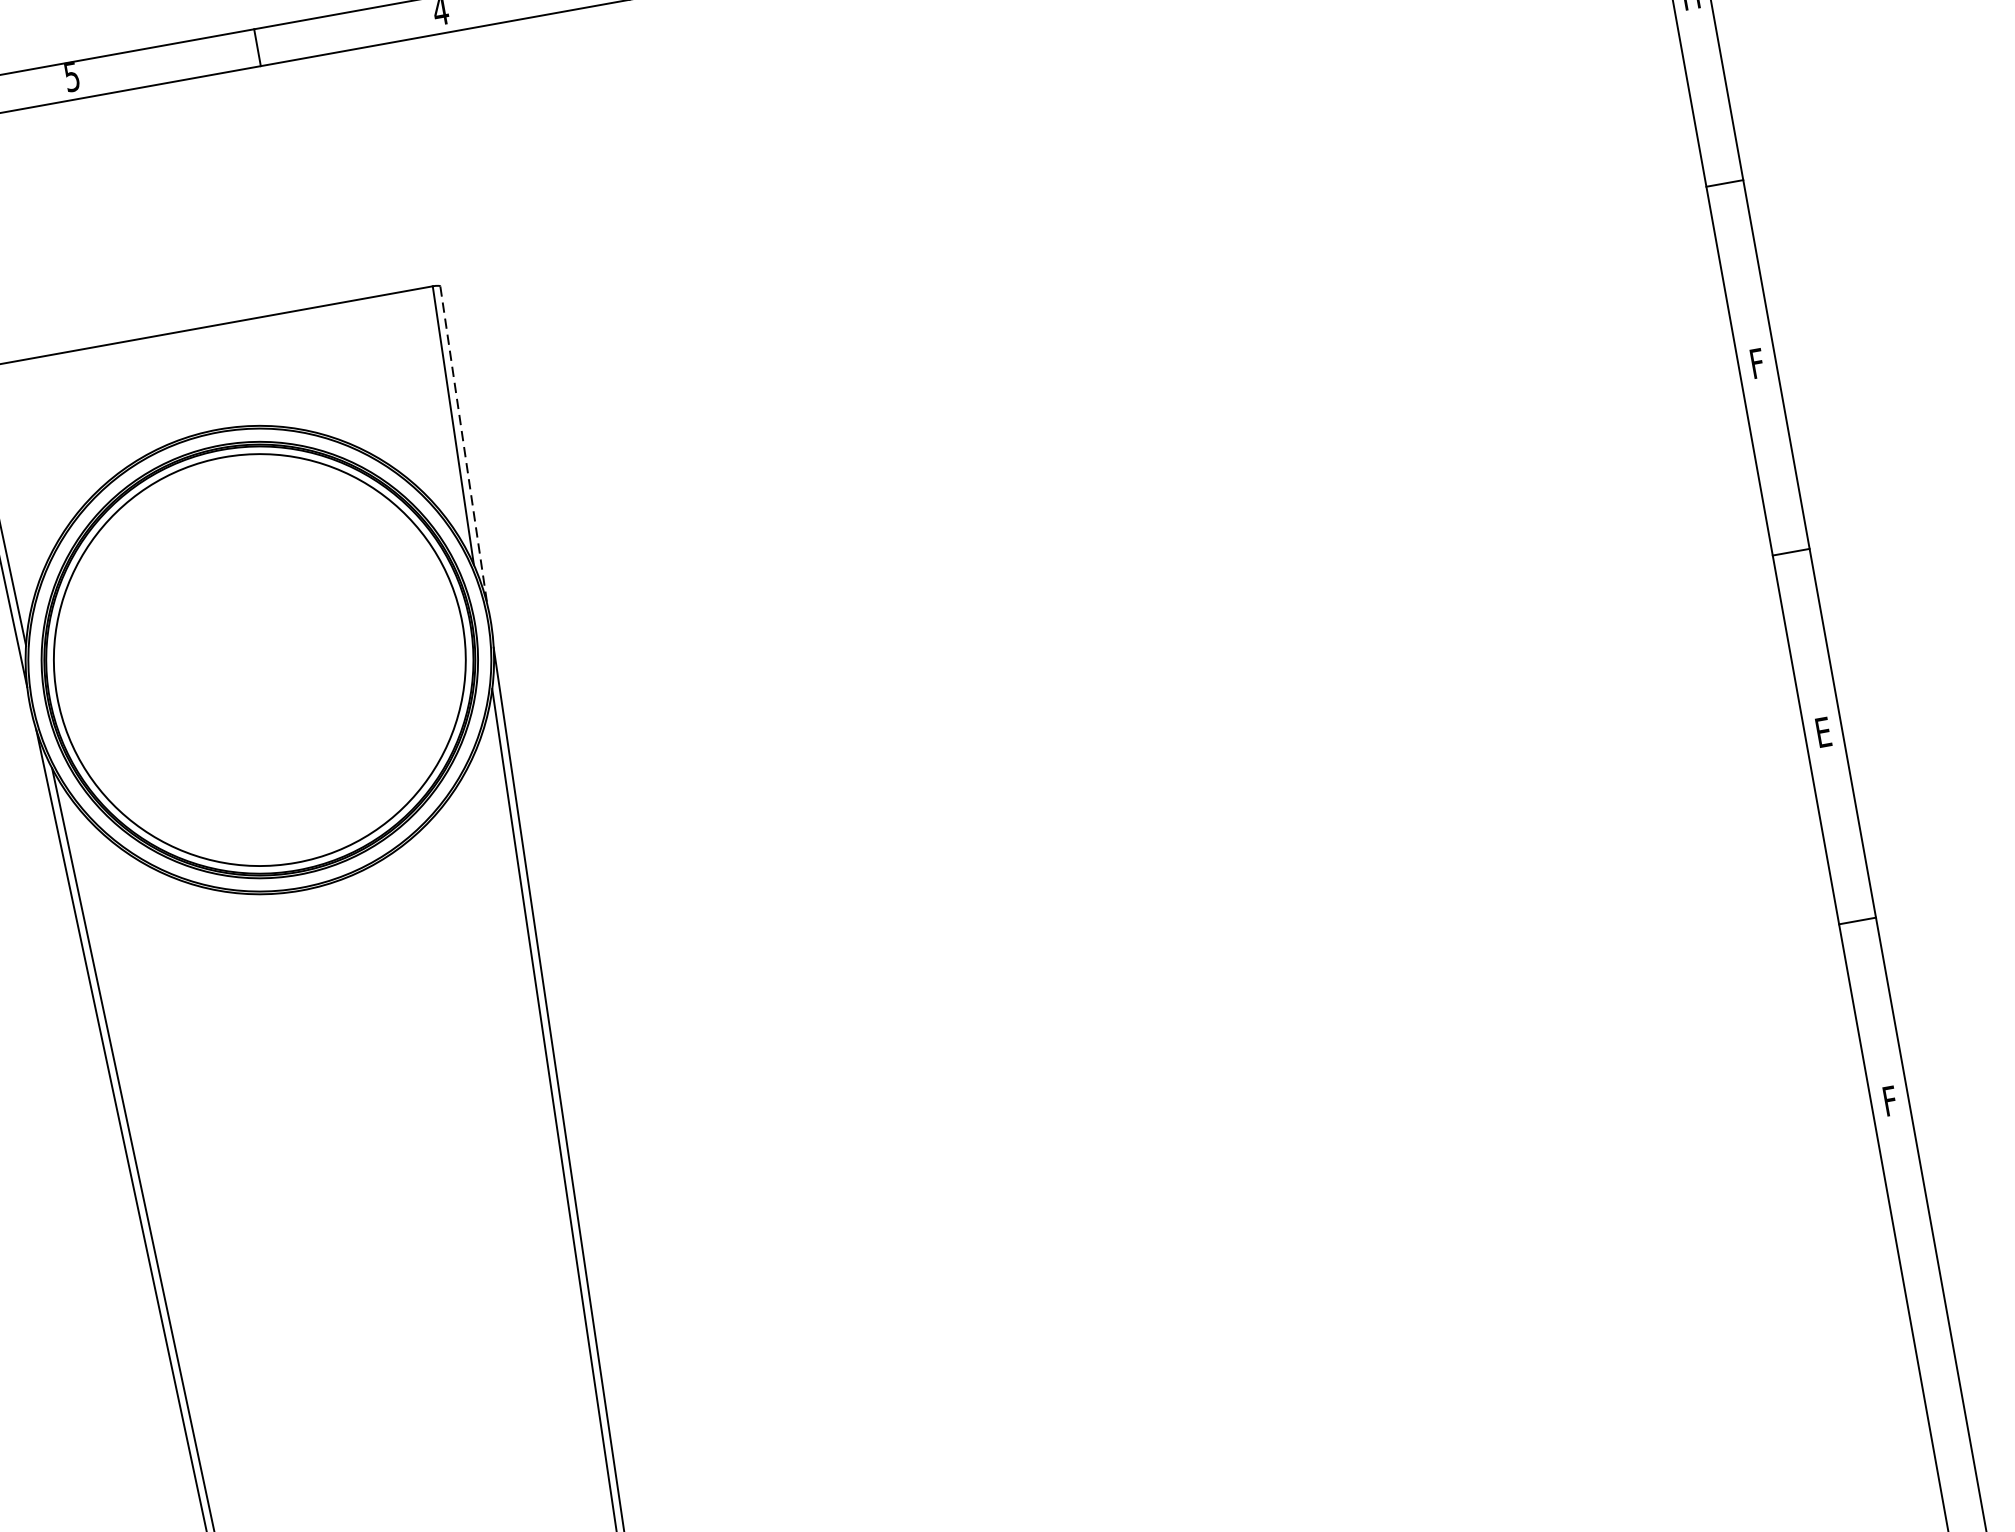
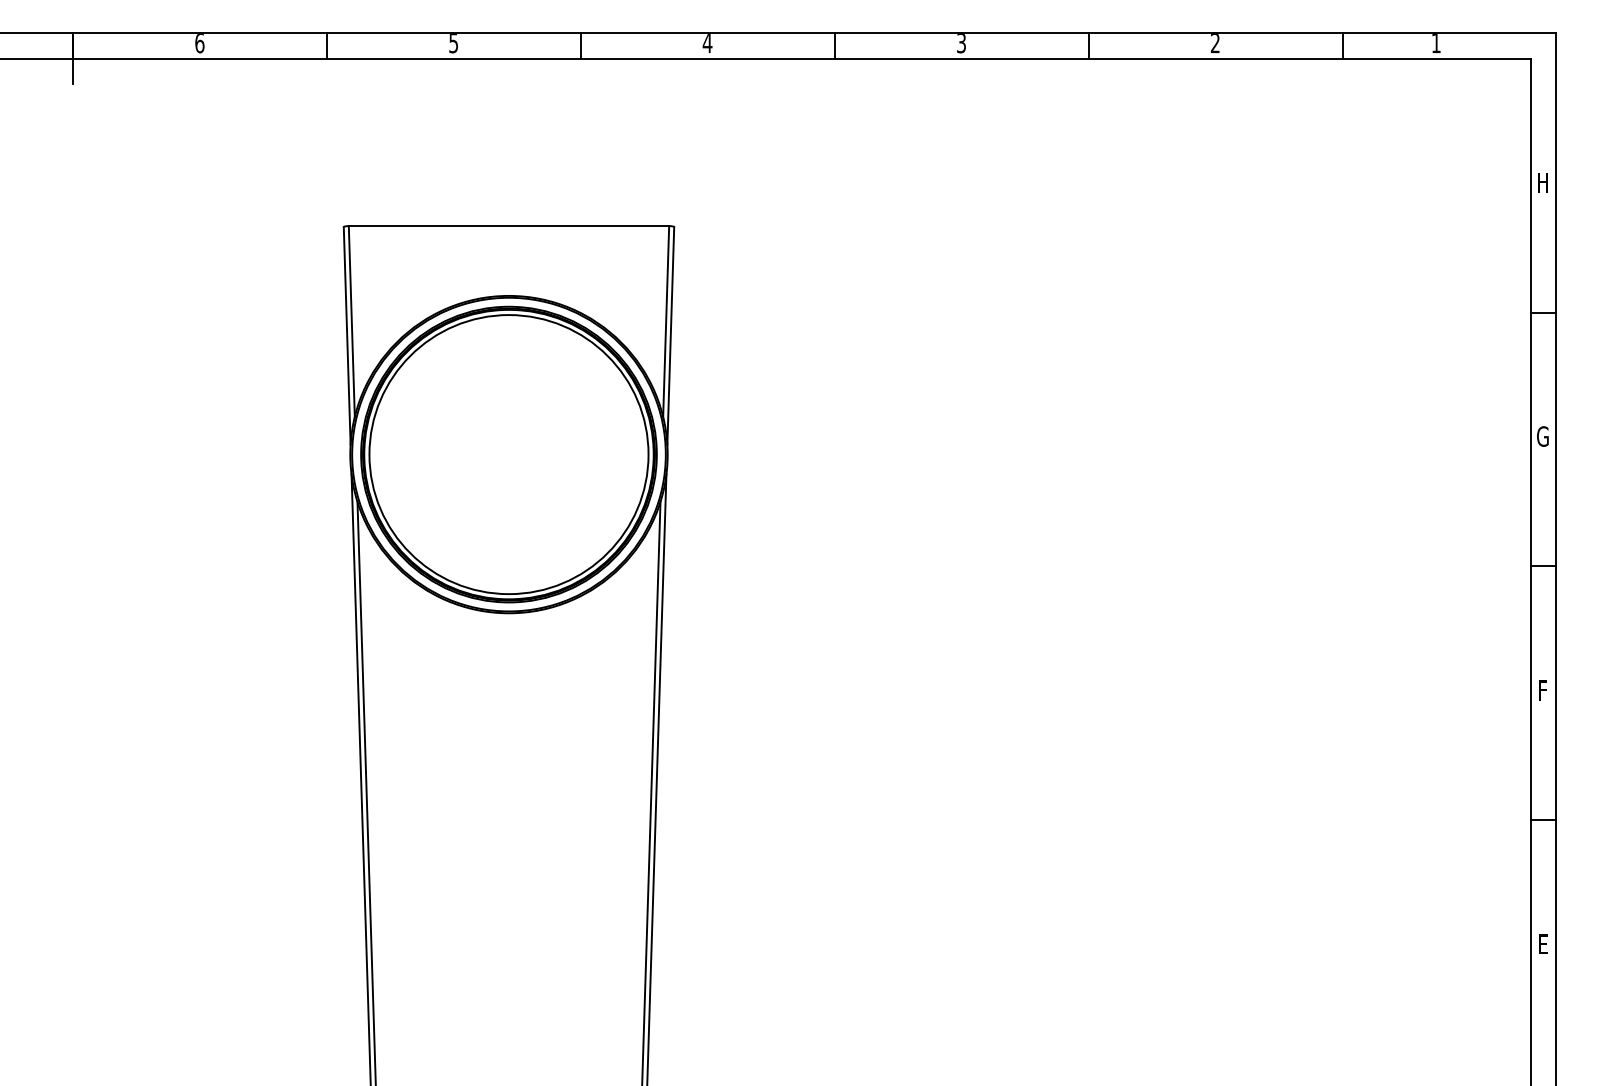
text: (1756, 363) -> (1542, 436), F -> G
line: (463, 444) -> (670, 335), dashed -> solid
text: (1825, 732) -> (1544, 690), E -> F
text: (1890, 1099) -> (1543, 943), F -> E

